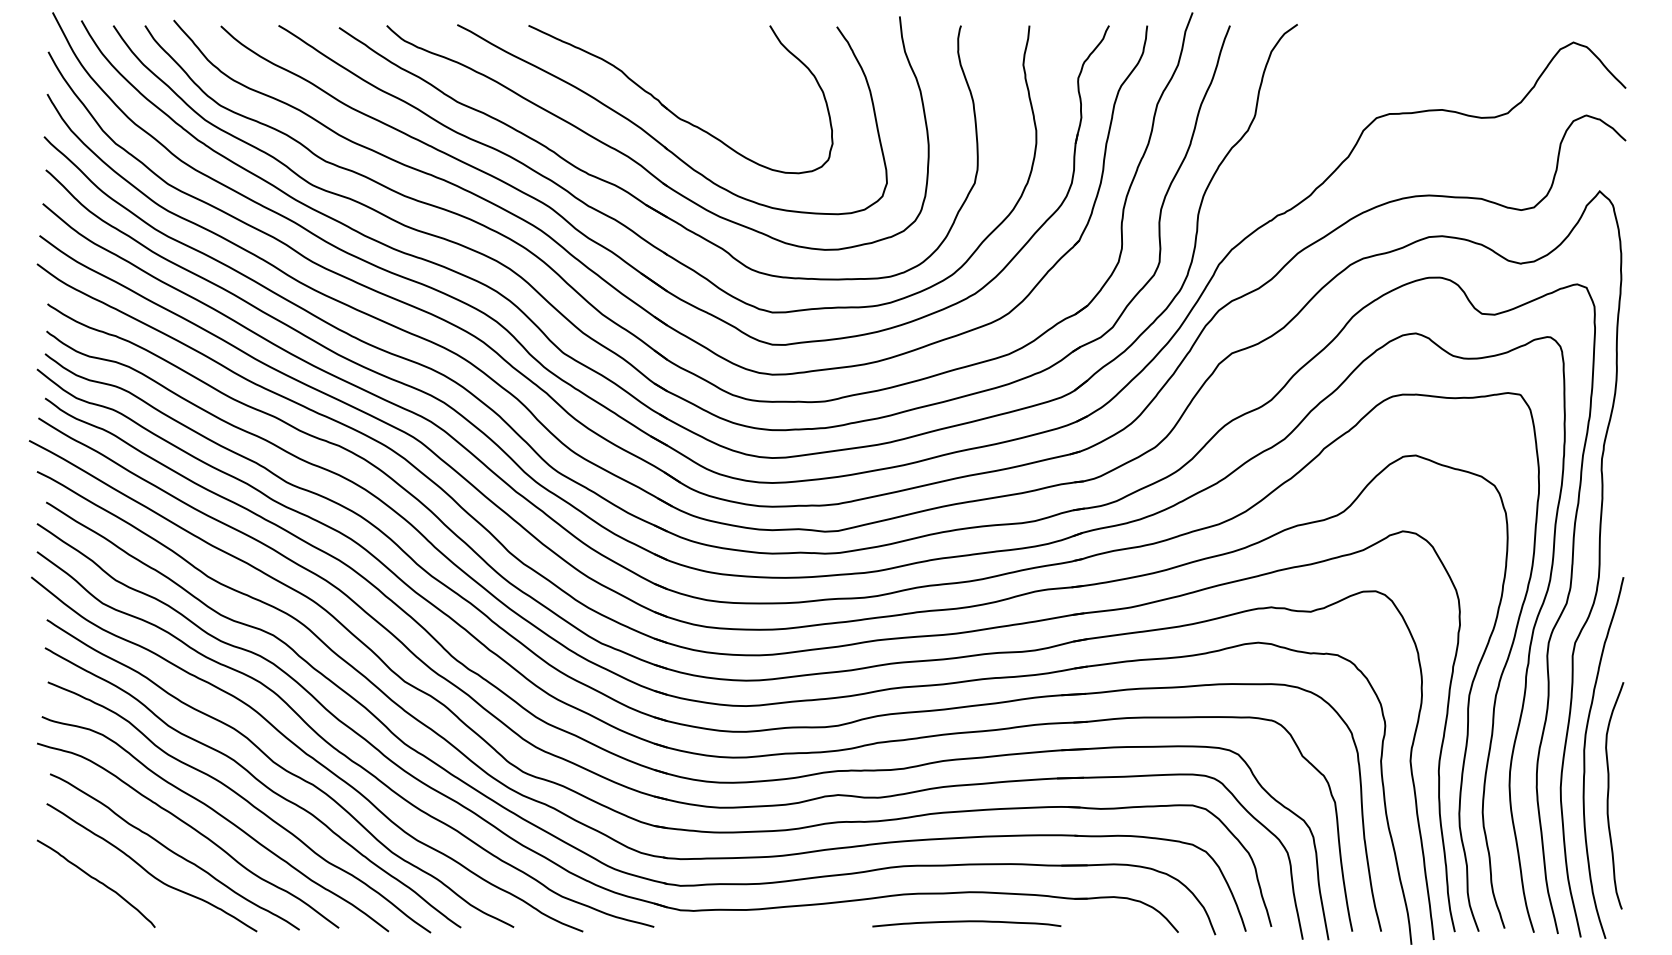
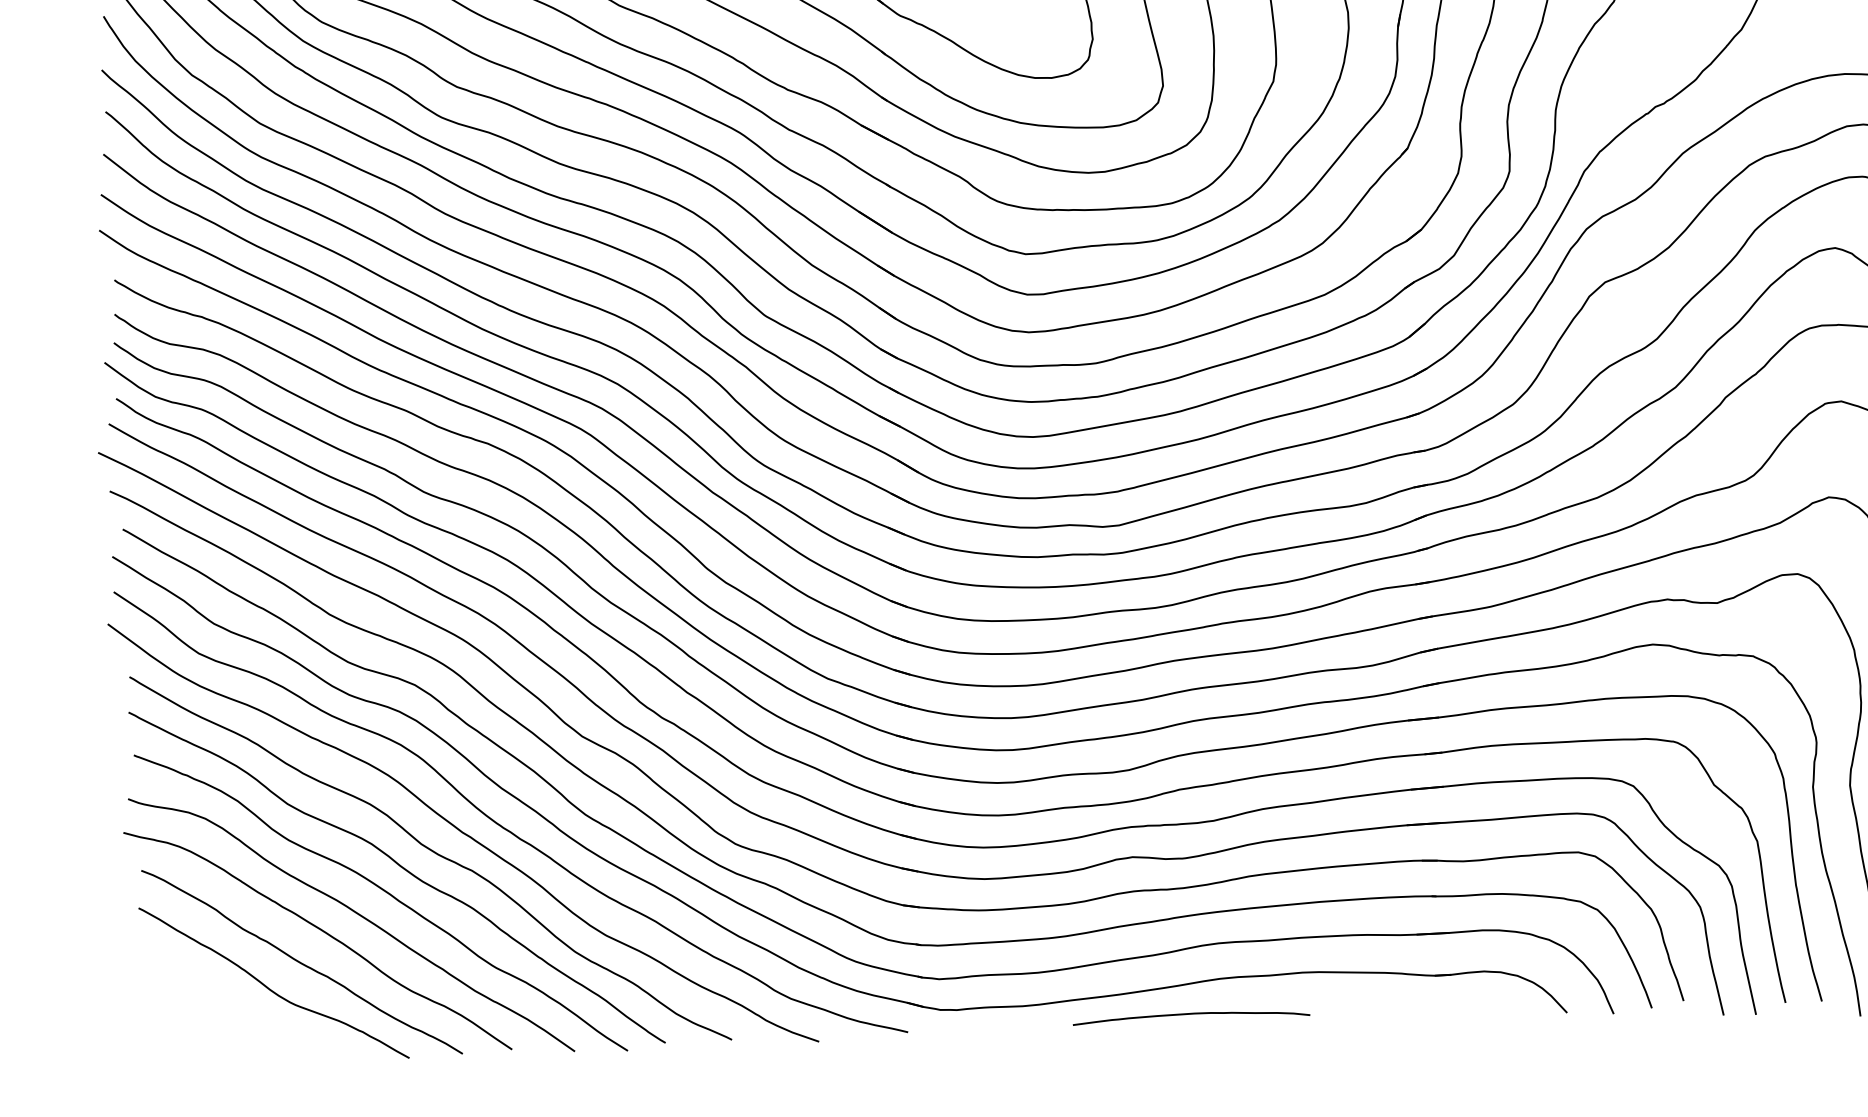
curve: (97, 881) -> (206, 1003), removed
curve: (966, 922) -> (1190, 1015), moved

